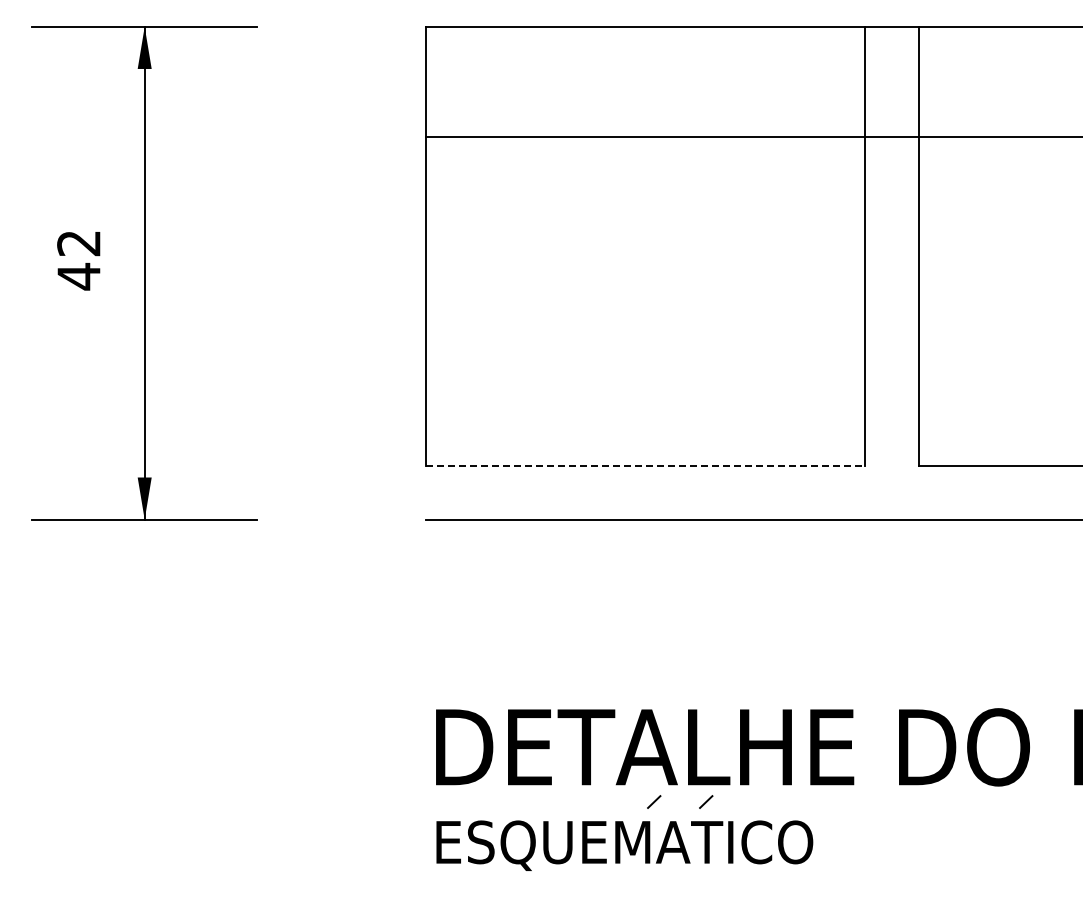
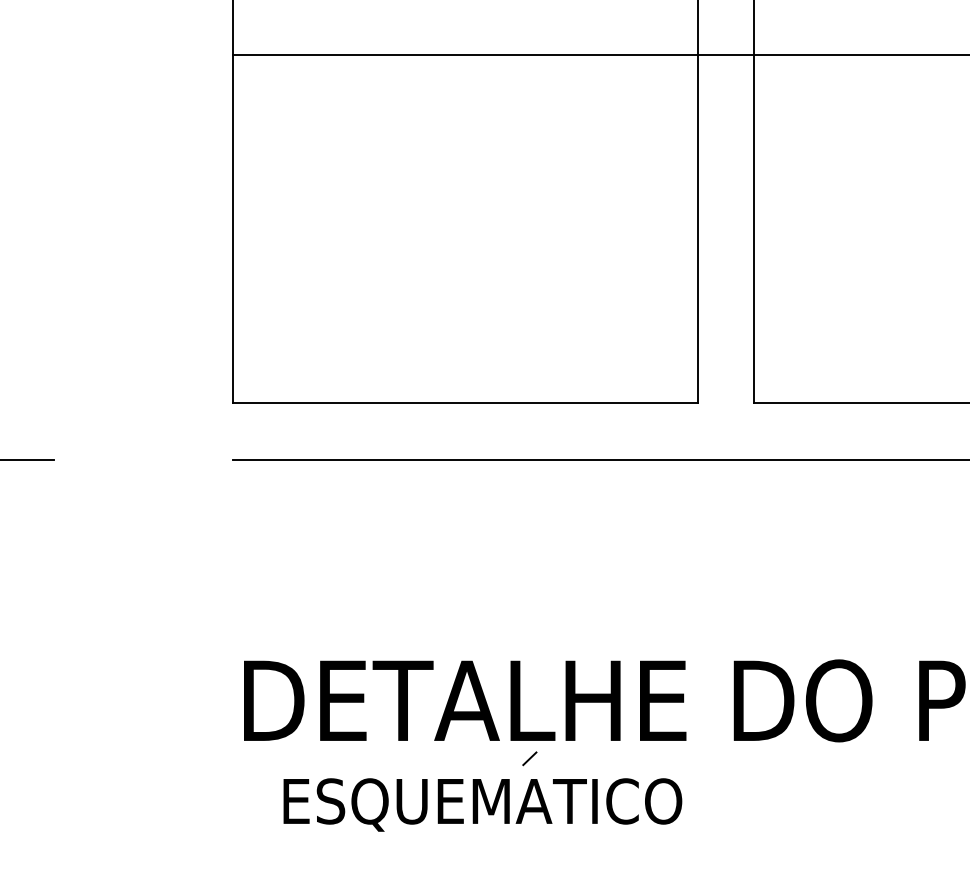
line: (645, 466) -> (465, 403), dashed -> solid
line: (654, 801) -> (475, 758), removed
text: (624, 845) -> (482, 804), moved

